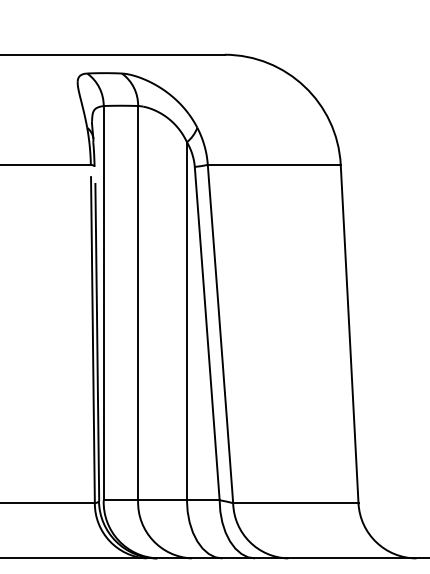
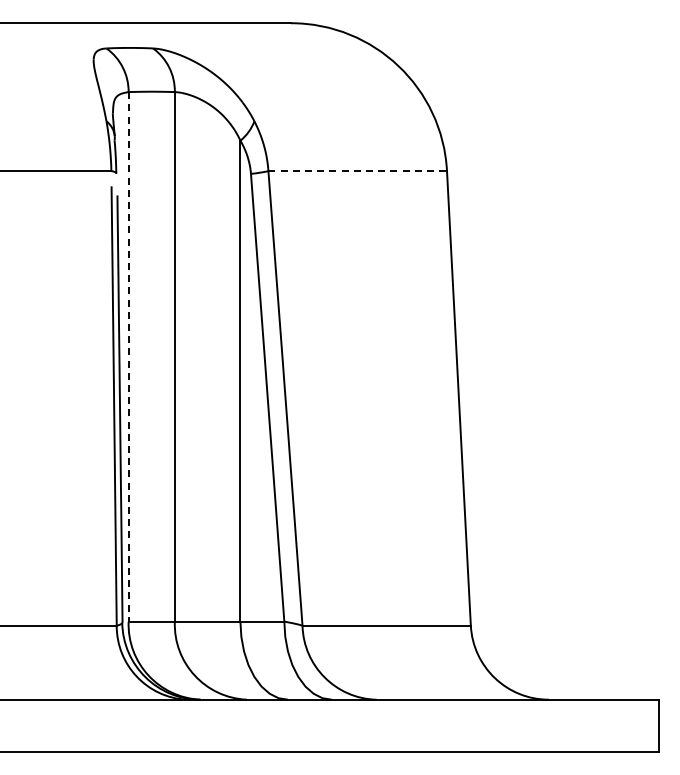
line: (274, 165) -> (358, 171), solid -> dashed
line: (103, 302) -> (128, 356), solid -> dashed

